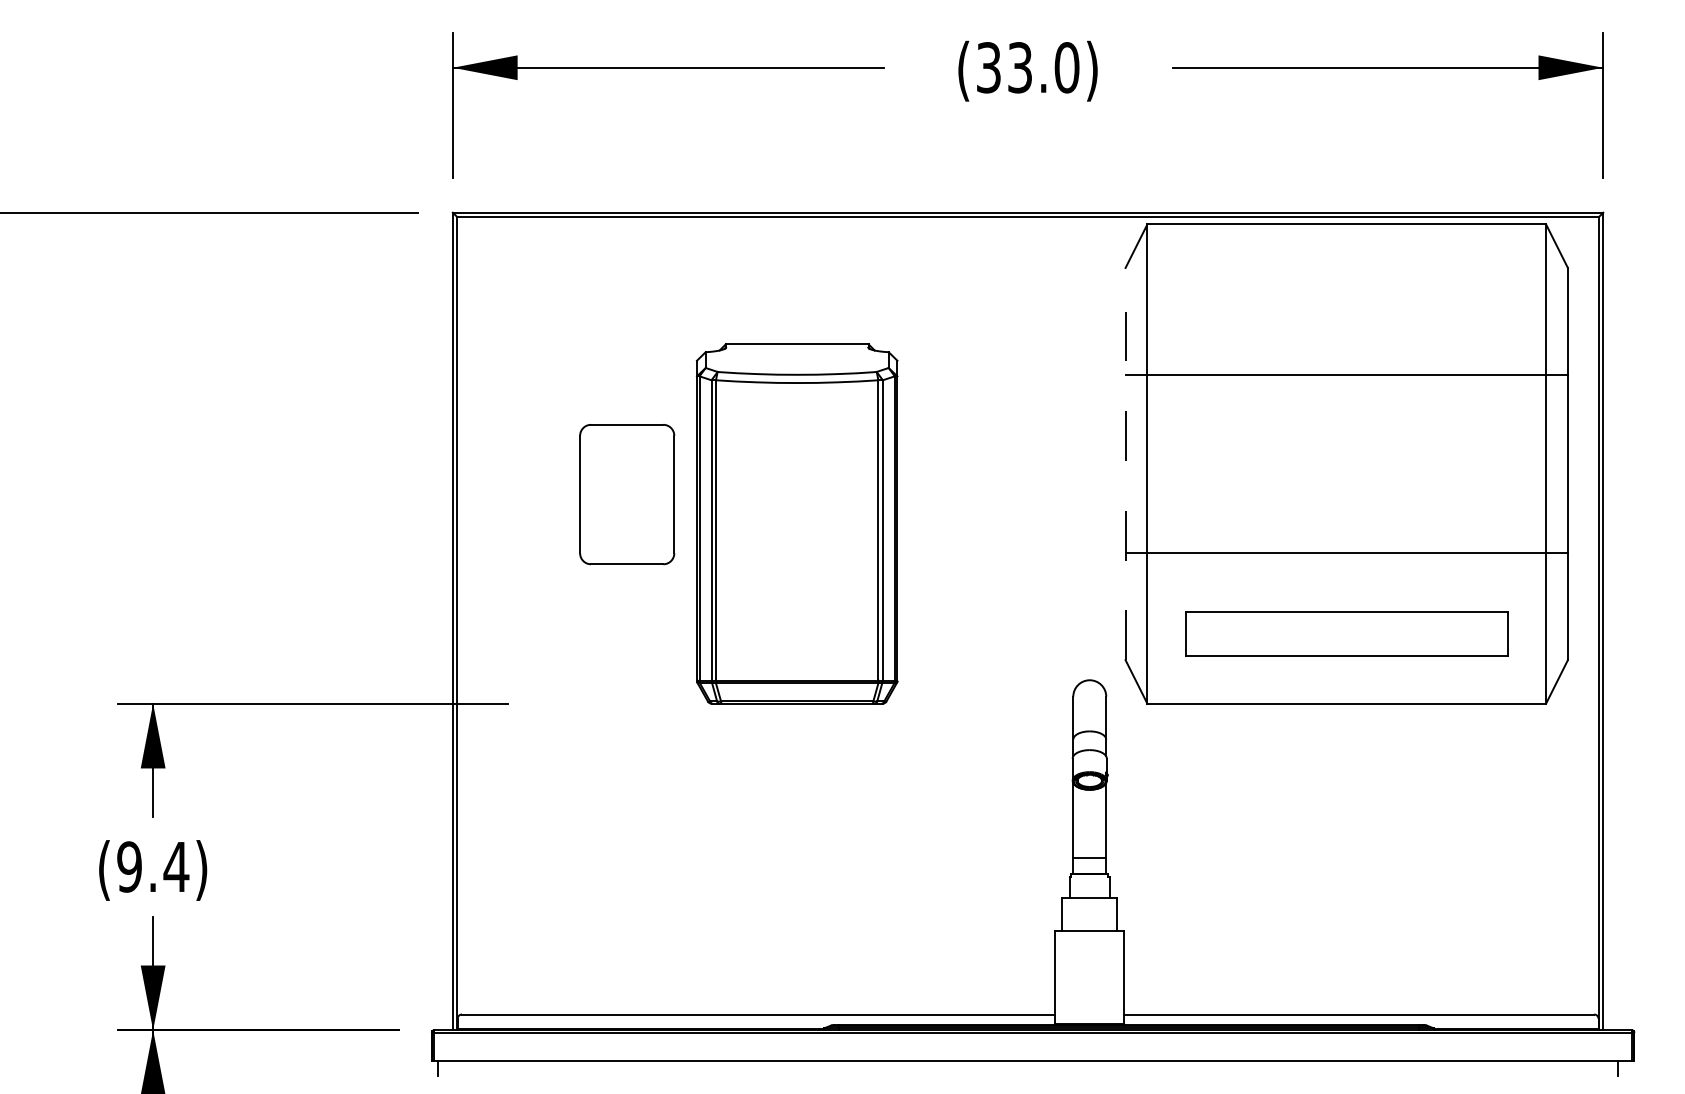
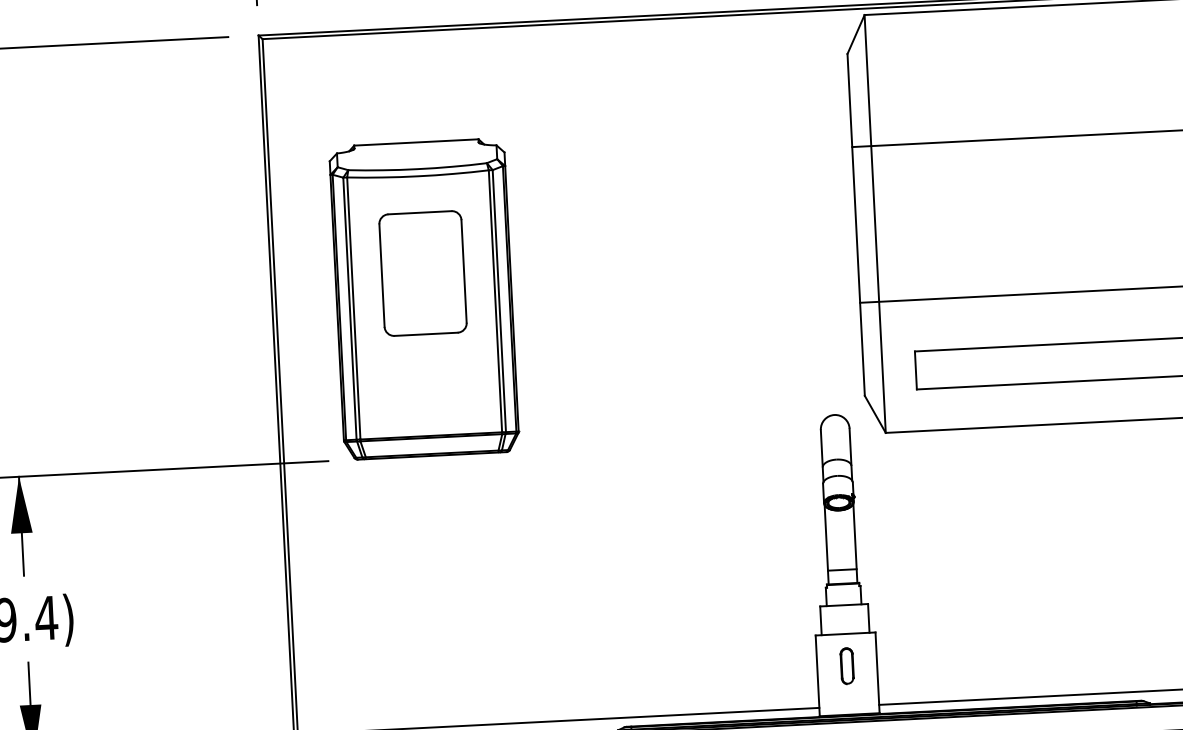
line: (1125, 463) -> (856, 224), dashed -> solid
part: (796, 523) -> (423, 298), moved
part: (1089, 968) -> (846, 666), added

